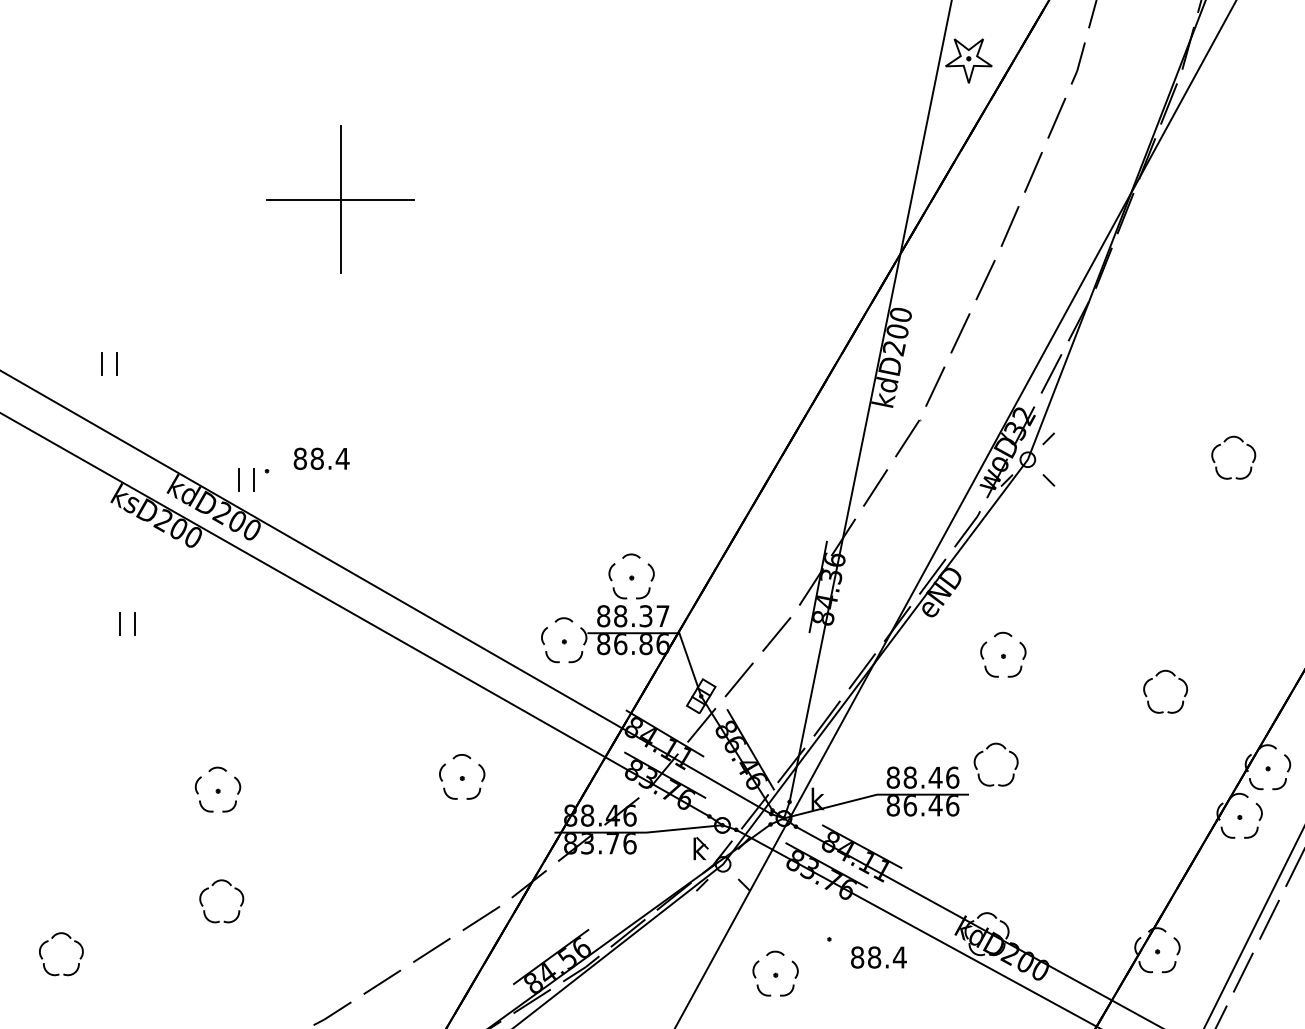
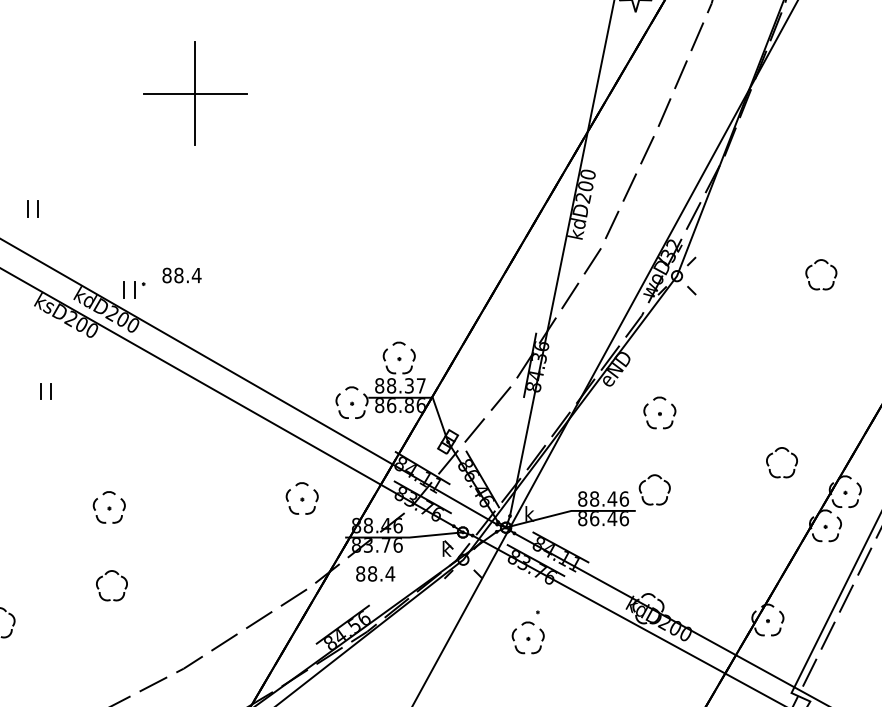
part: (1157, 676) -> (776, 451), moved
part: (462, 776) -> (302, 498), moved
text: (878, 957) -> (375, 573), moved
part: (775, 973) -> (528, 637), moved

